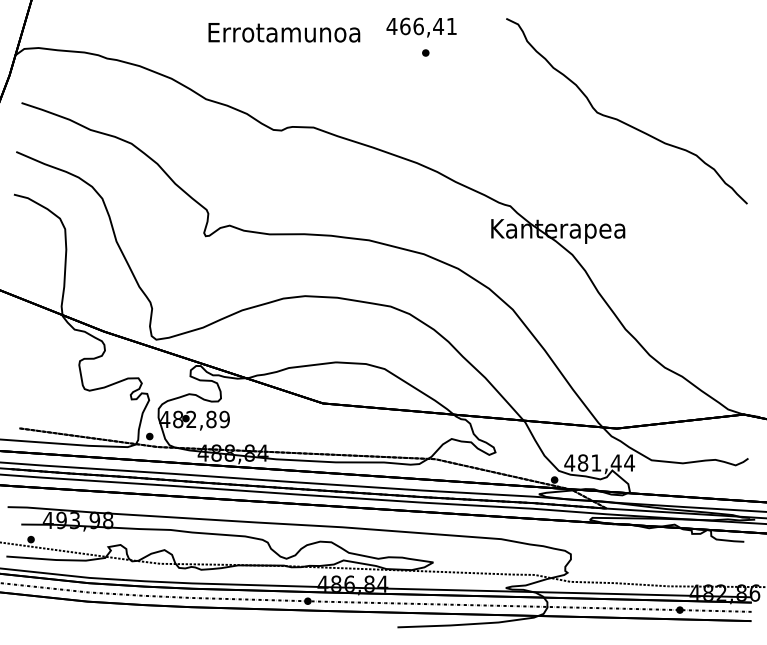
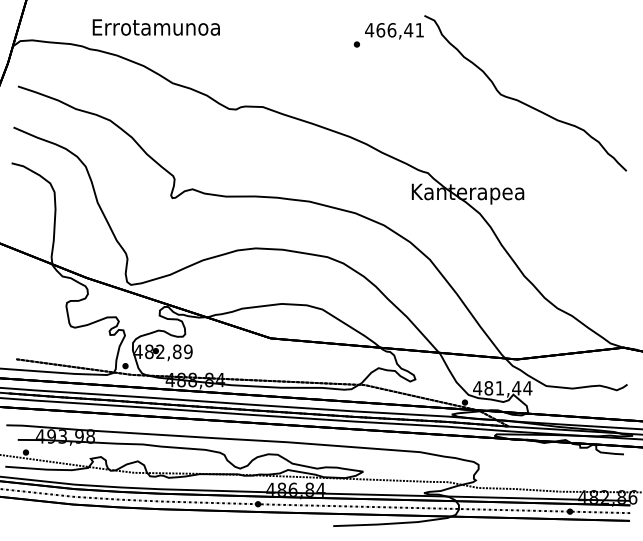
text: (421, 27) -> (394, 31), moved
text: (283, 32) -> (155, 27), moved

